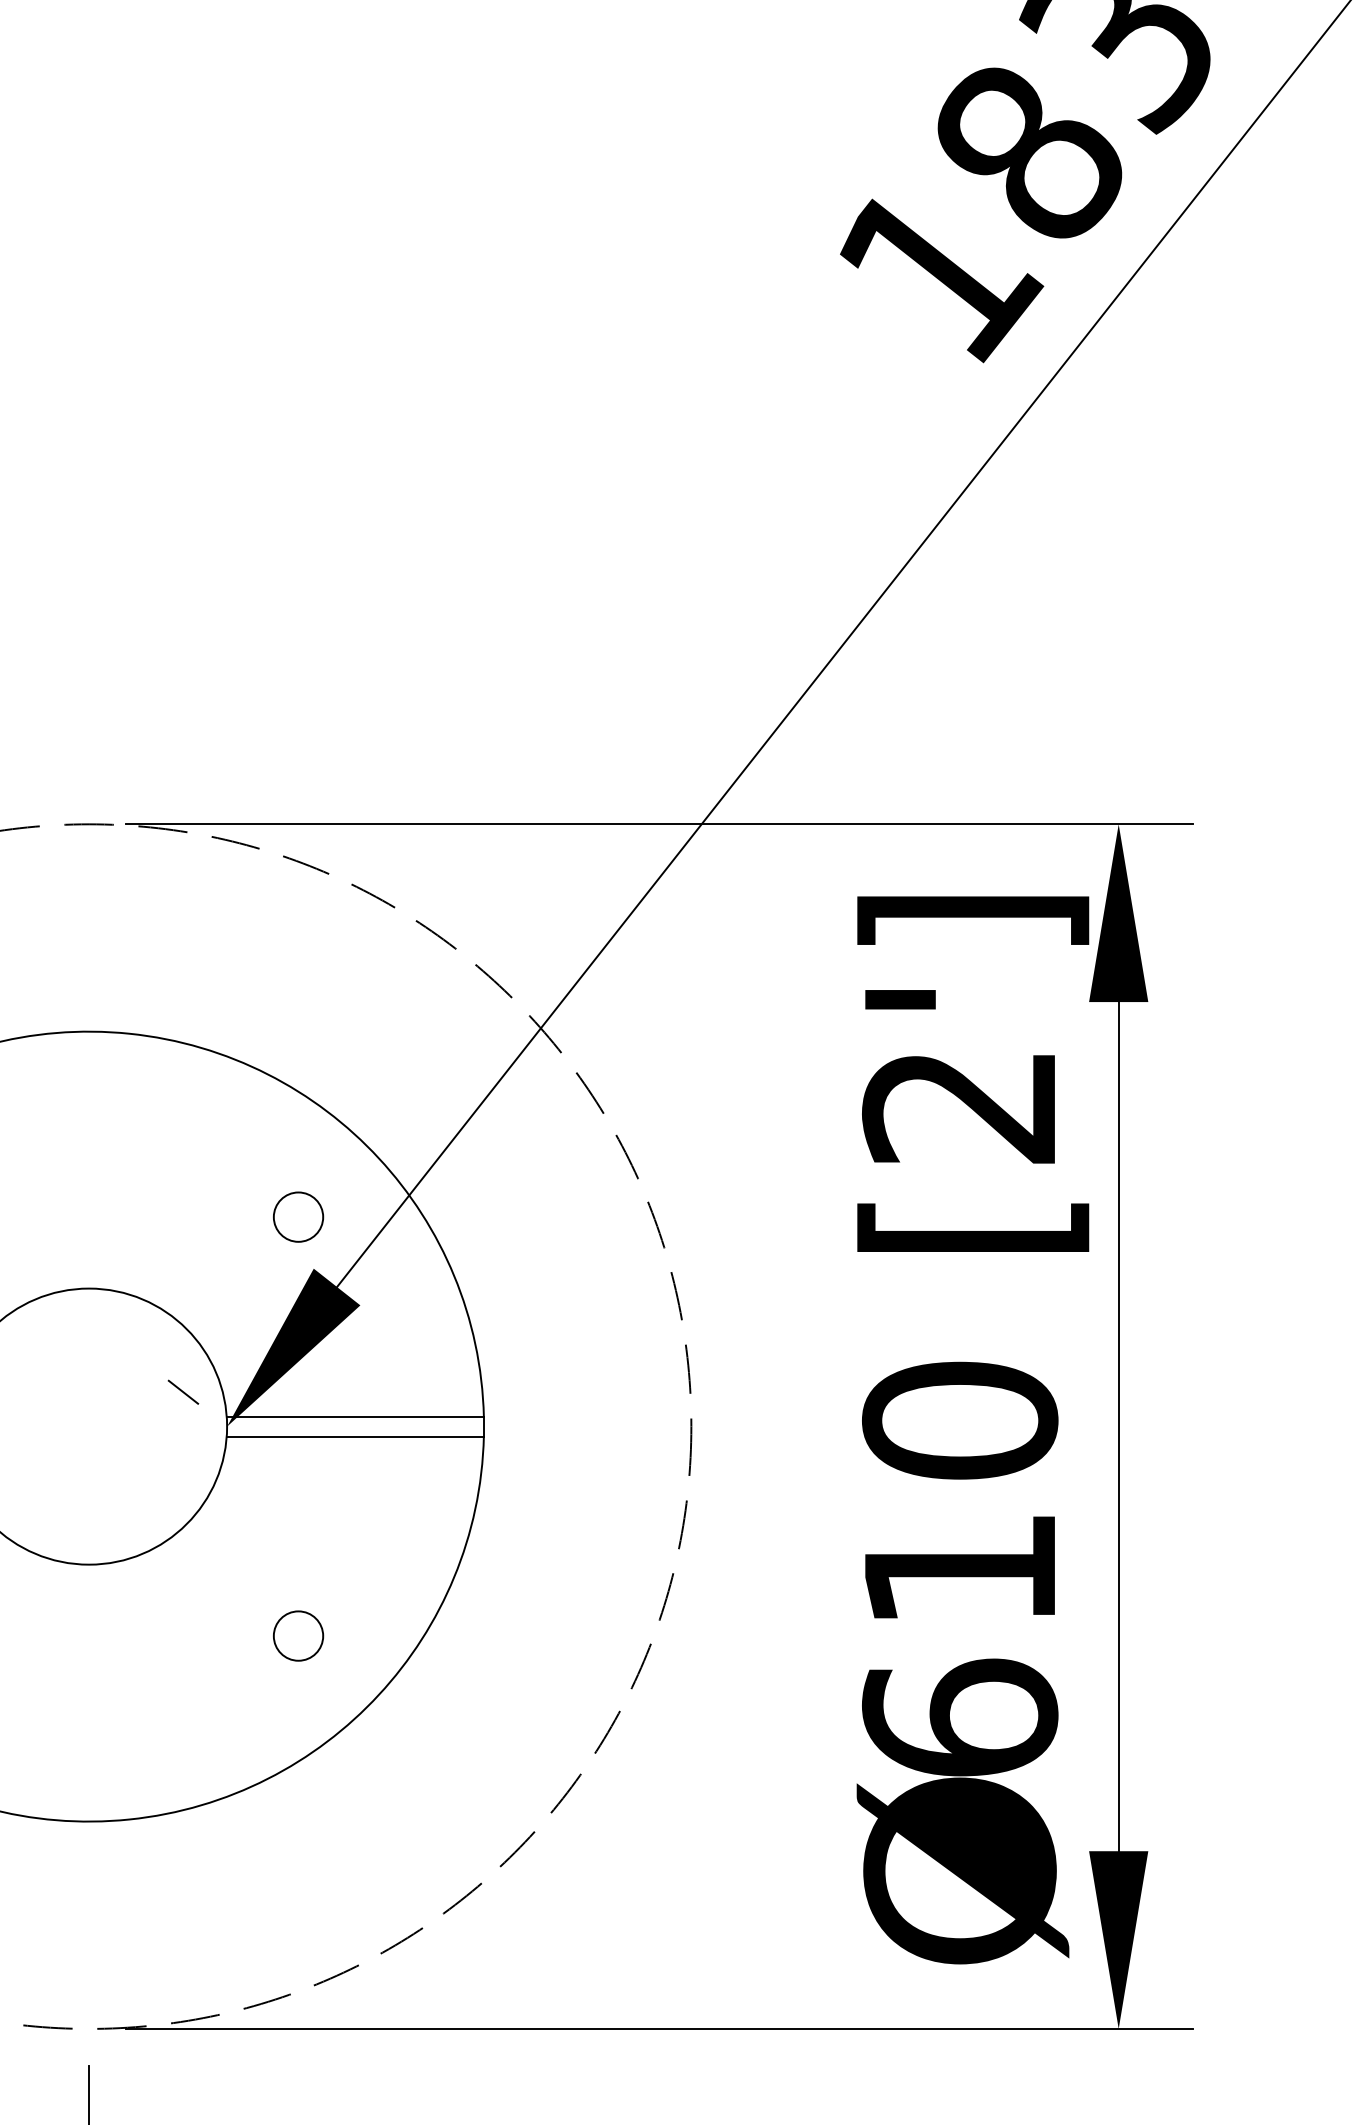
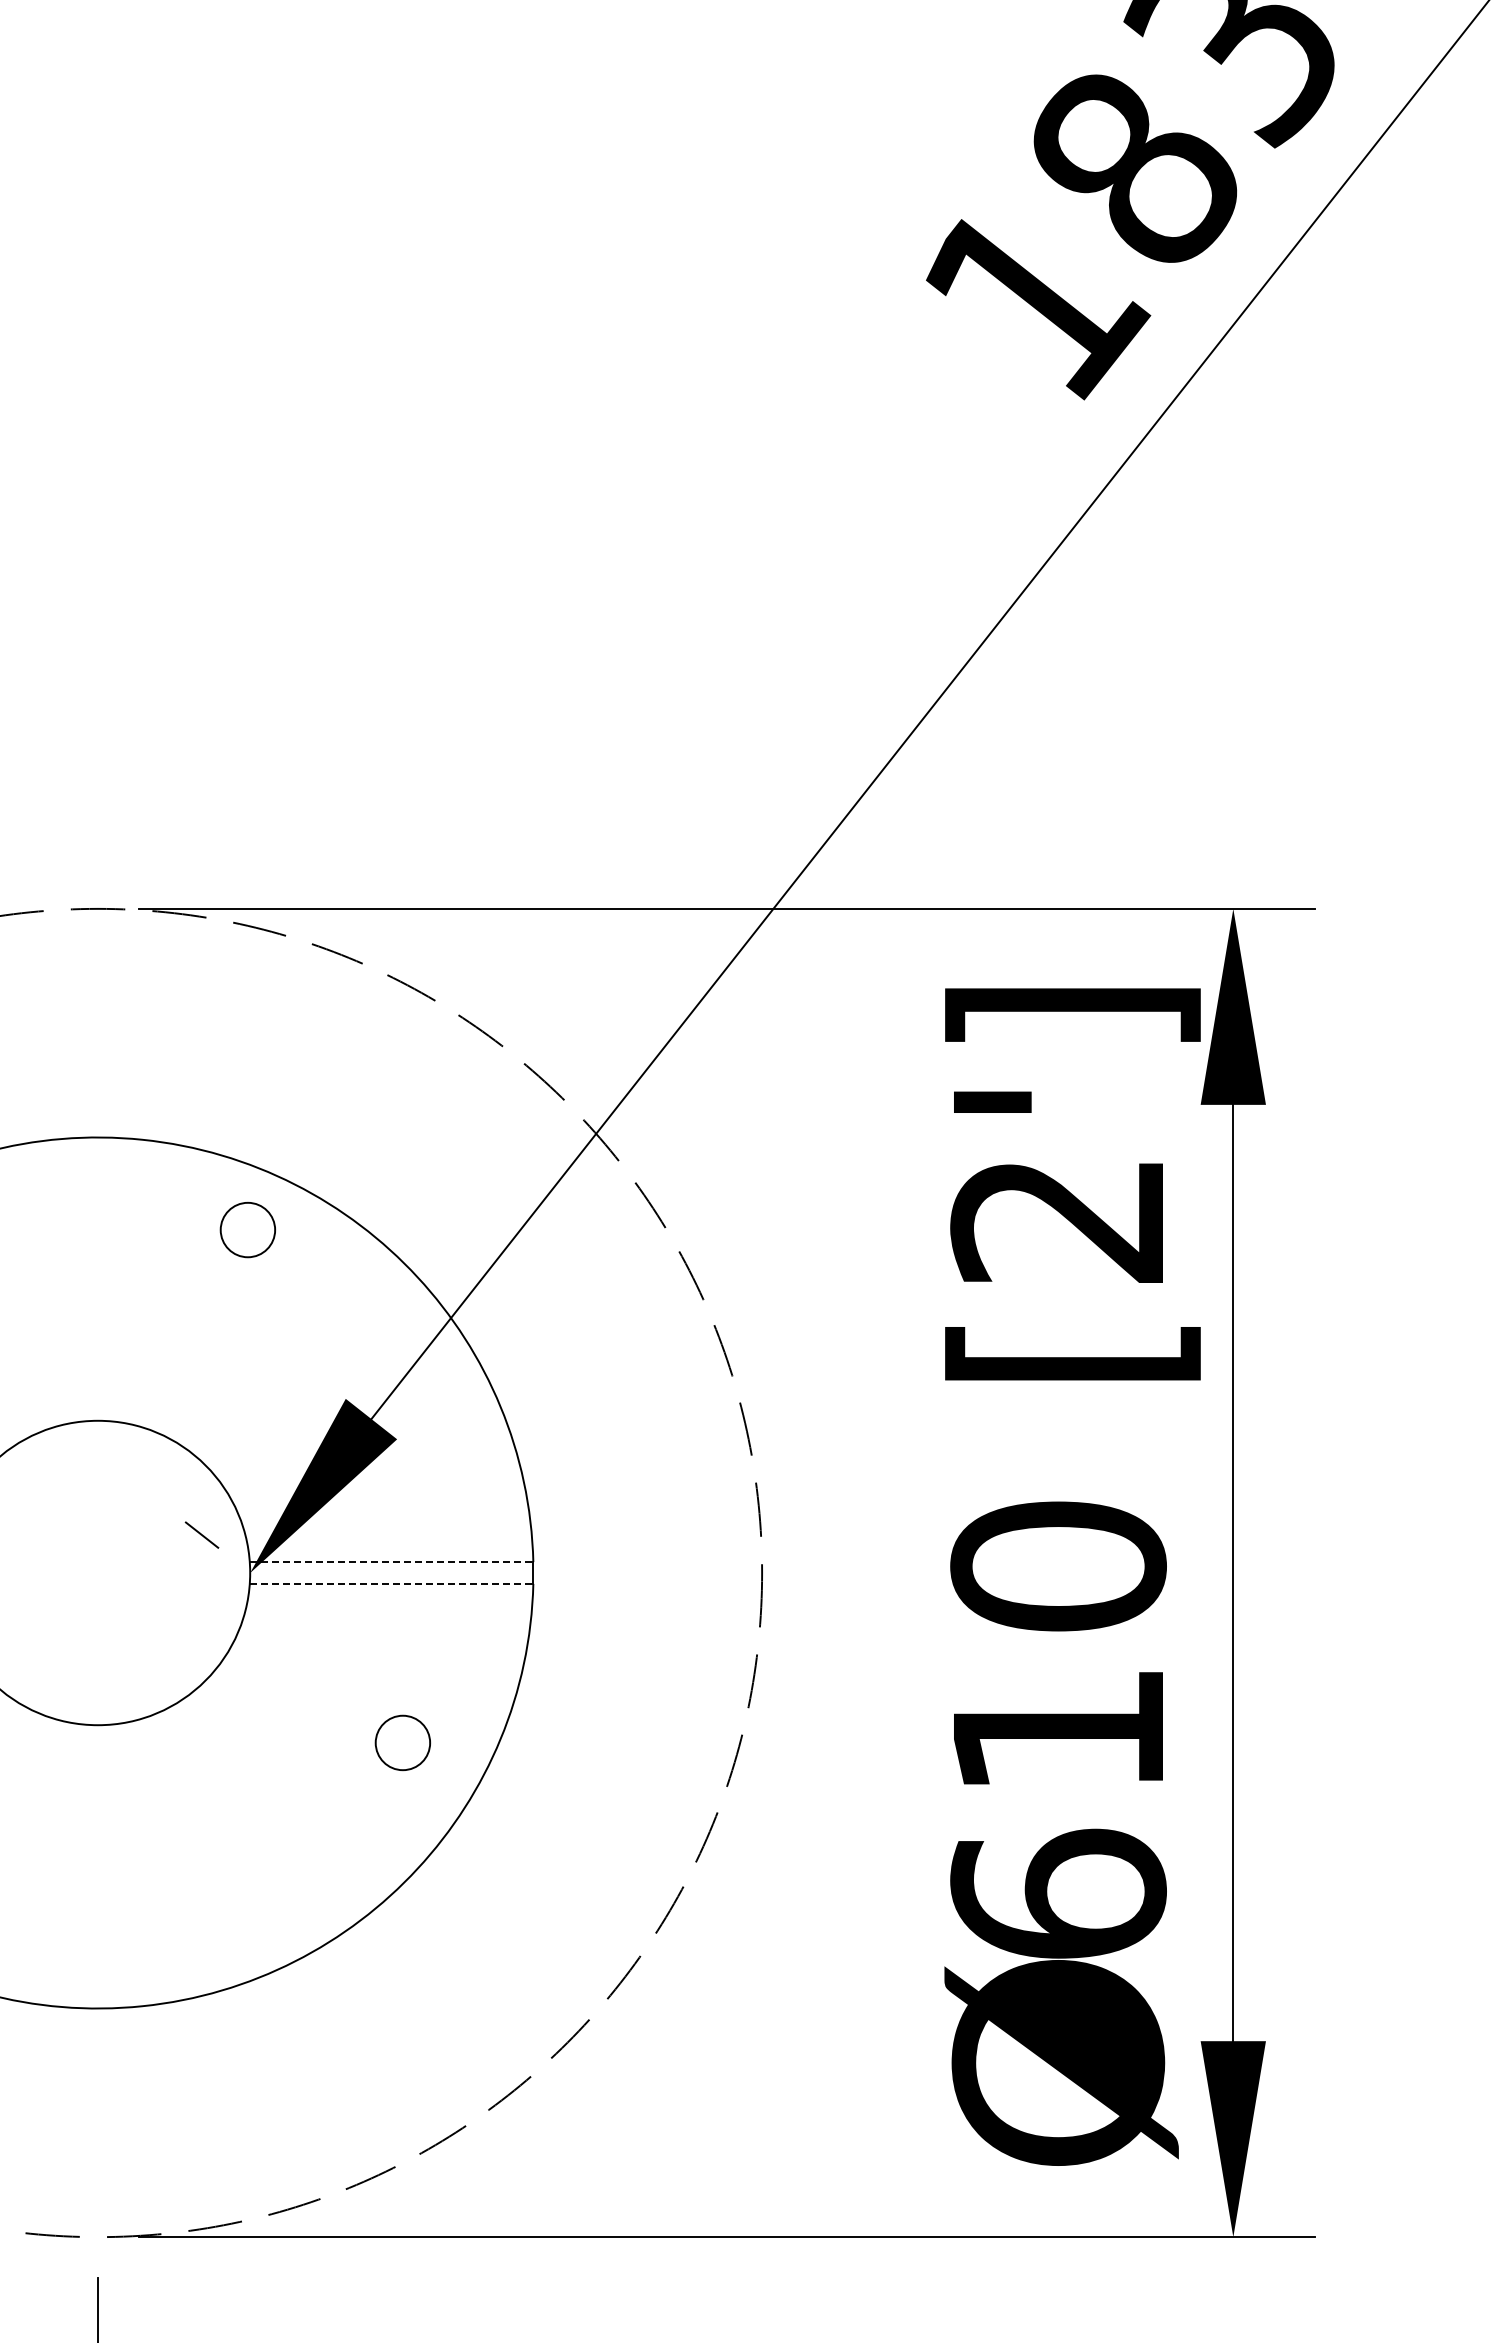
circle: (298, 1217) -> (247, 1230), moved
line: (355, 1417) -> (391, 1562), solid -> dashed
line: (355, 1436) -> (391, 1583), solid -> dashed
circle: (298, 1635) -> (402, 1742), moved

